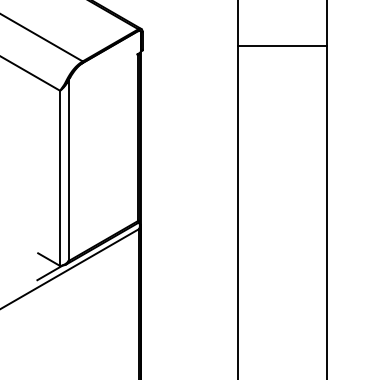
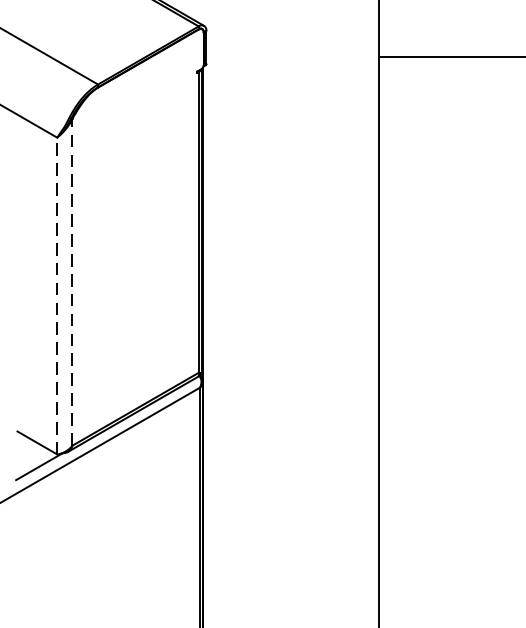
line: (68, 170) -> (72, 281), solid -> dashed
line: (60, 178) -> (57, 296), solid -> dashed

